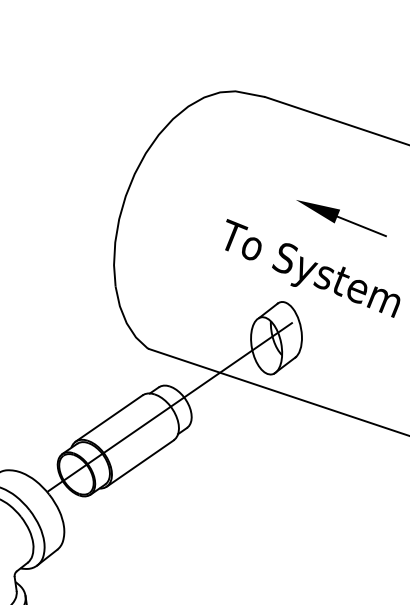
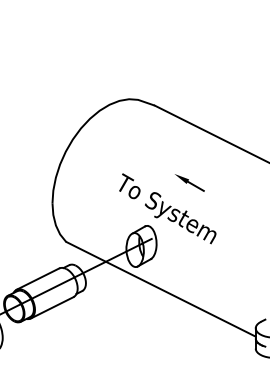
part: (342, 218) -> (189, 182), size x0.6

